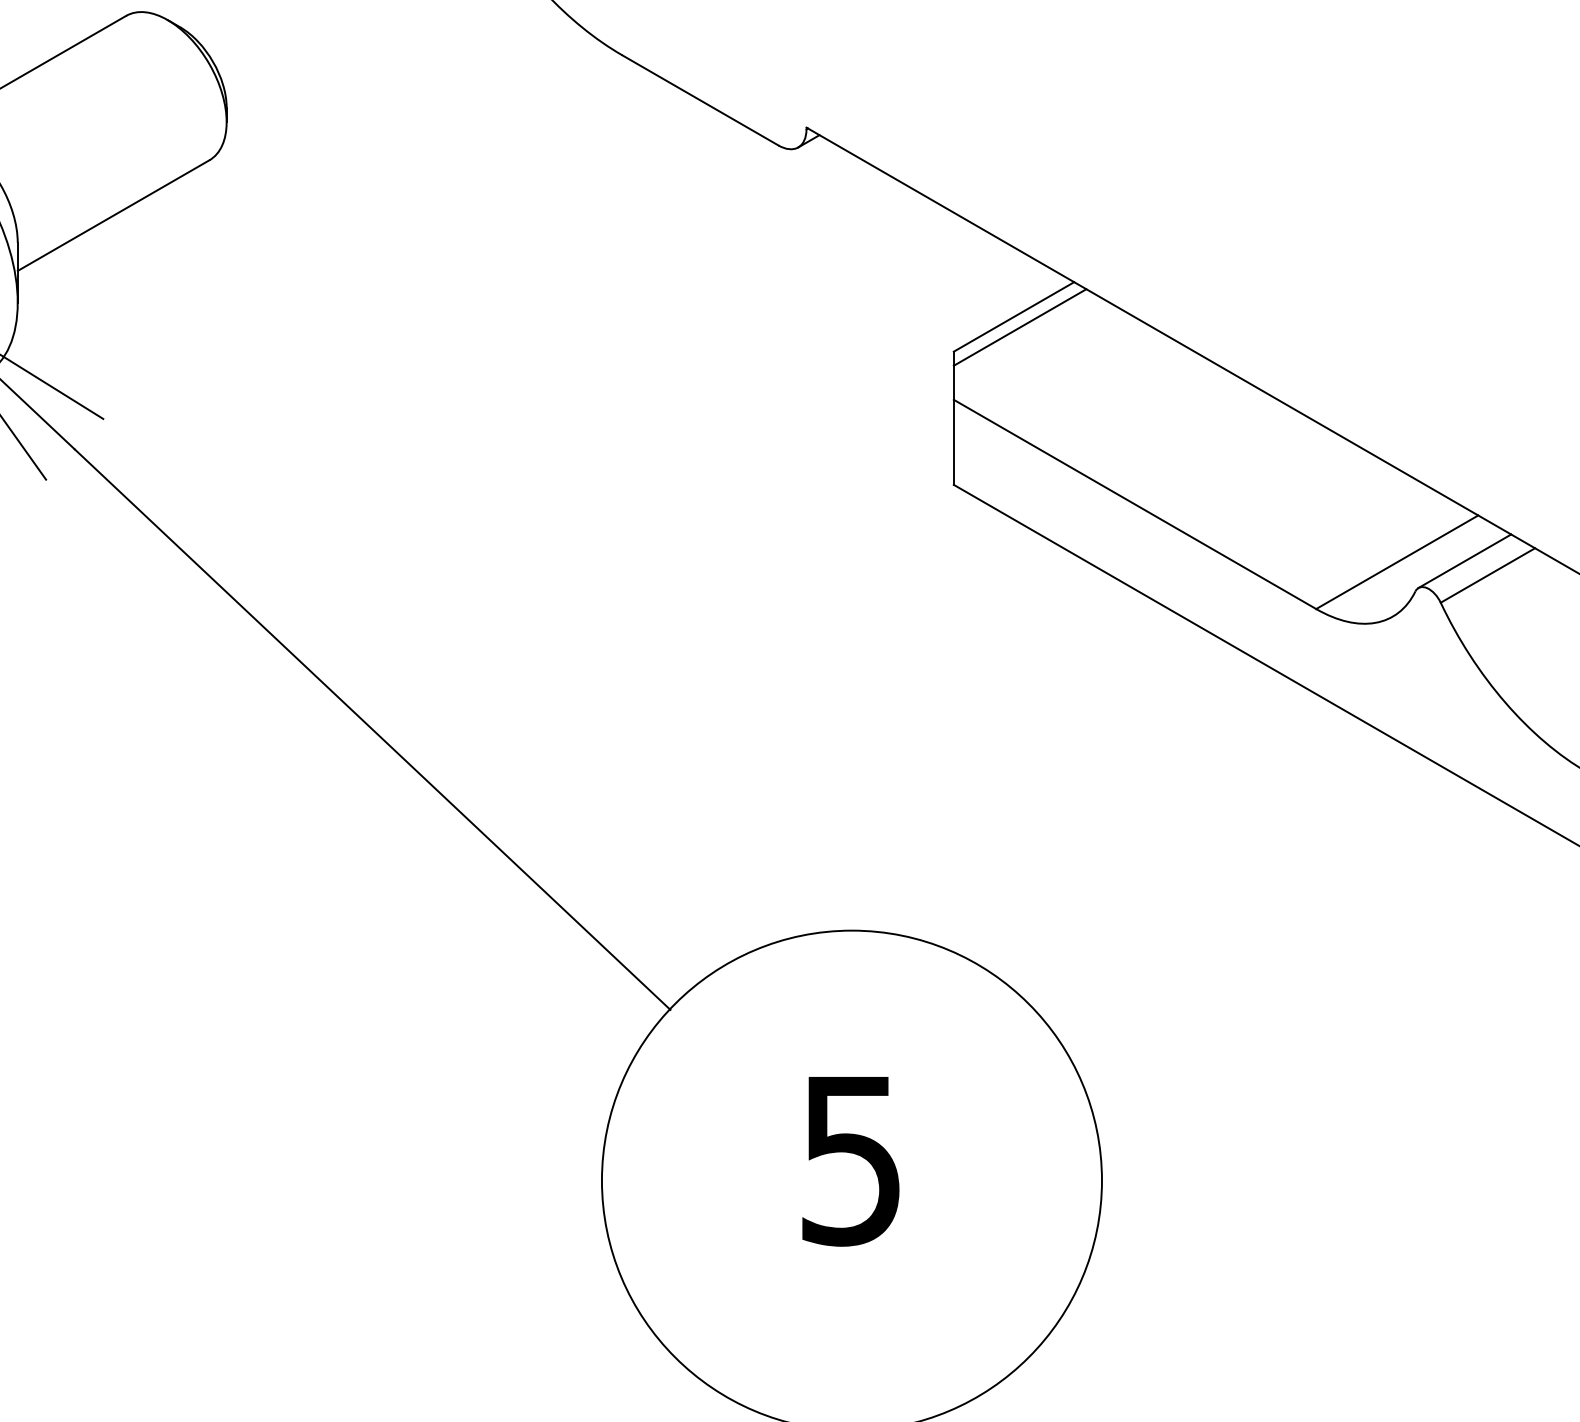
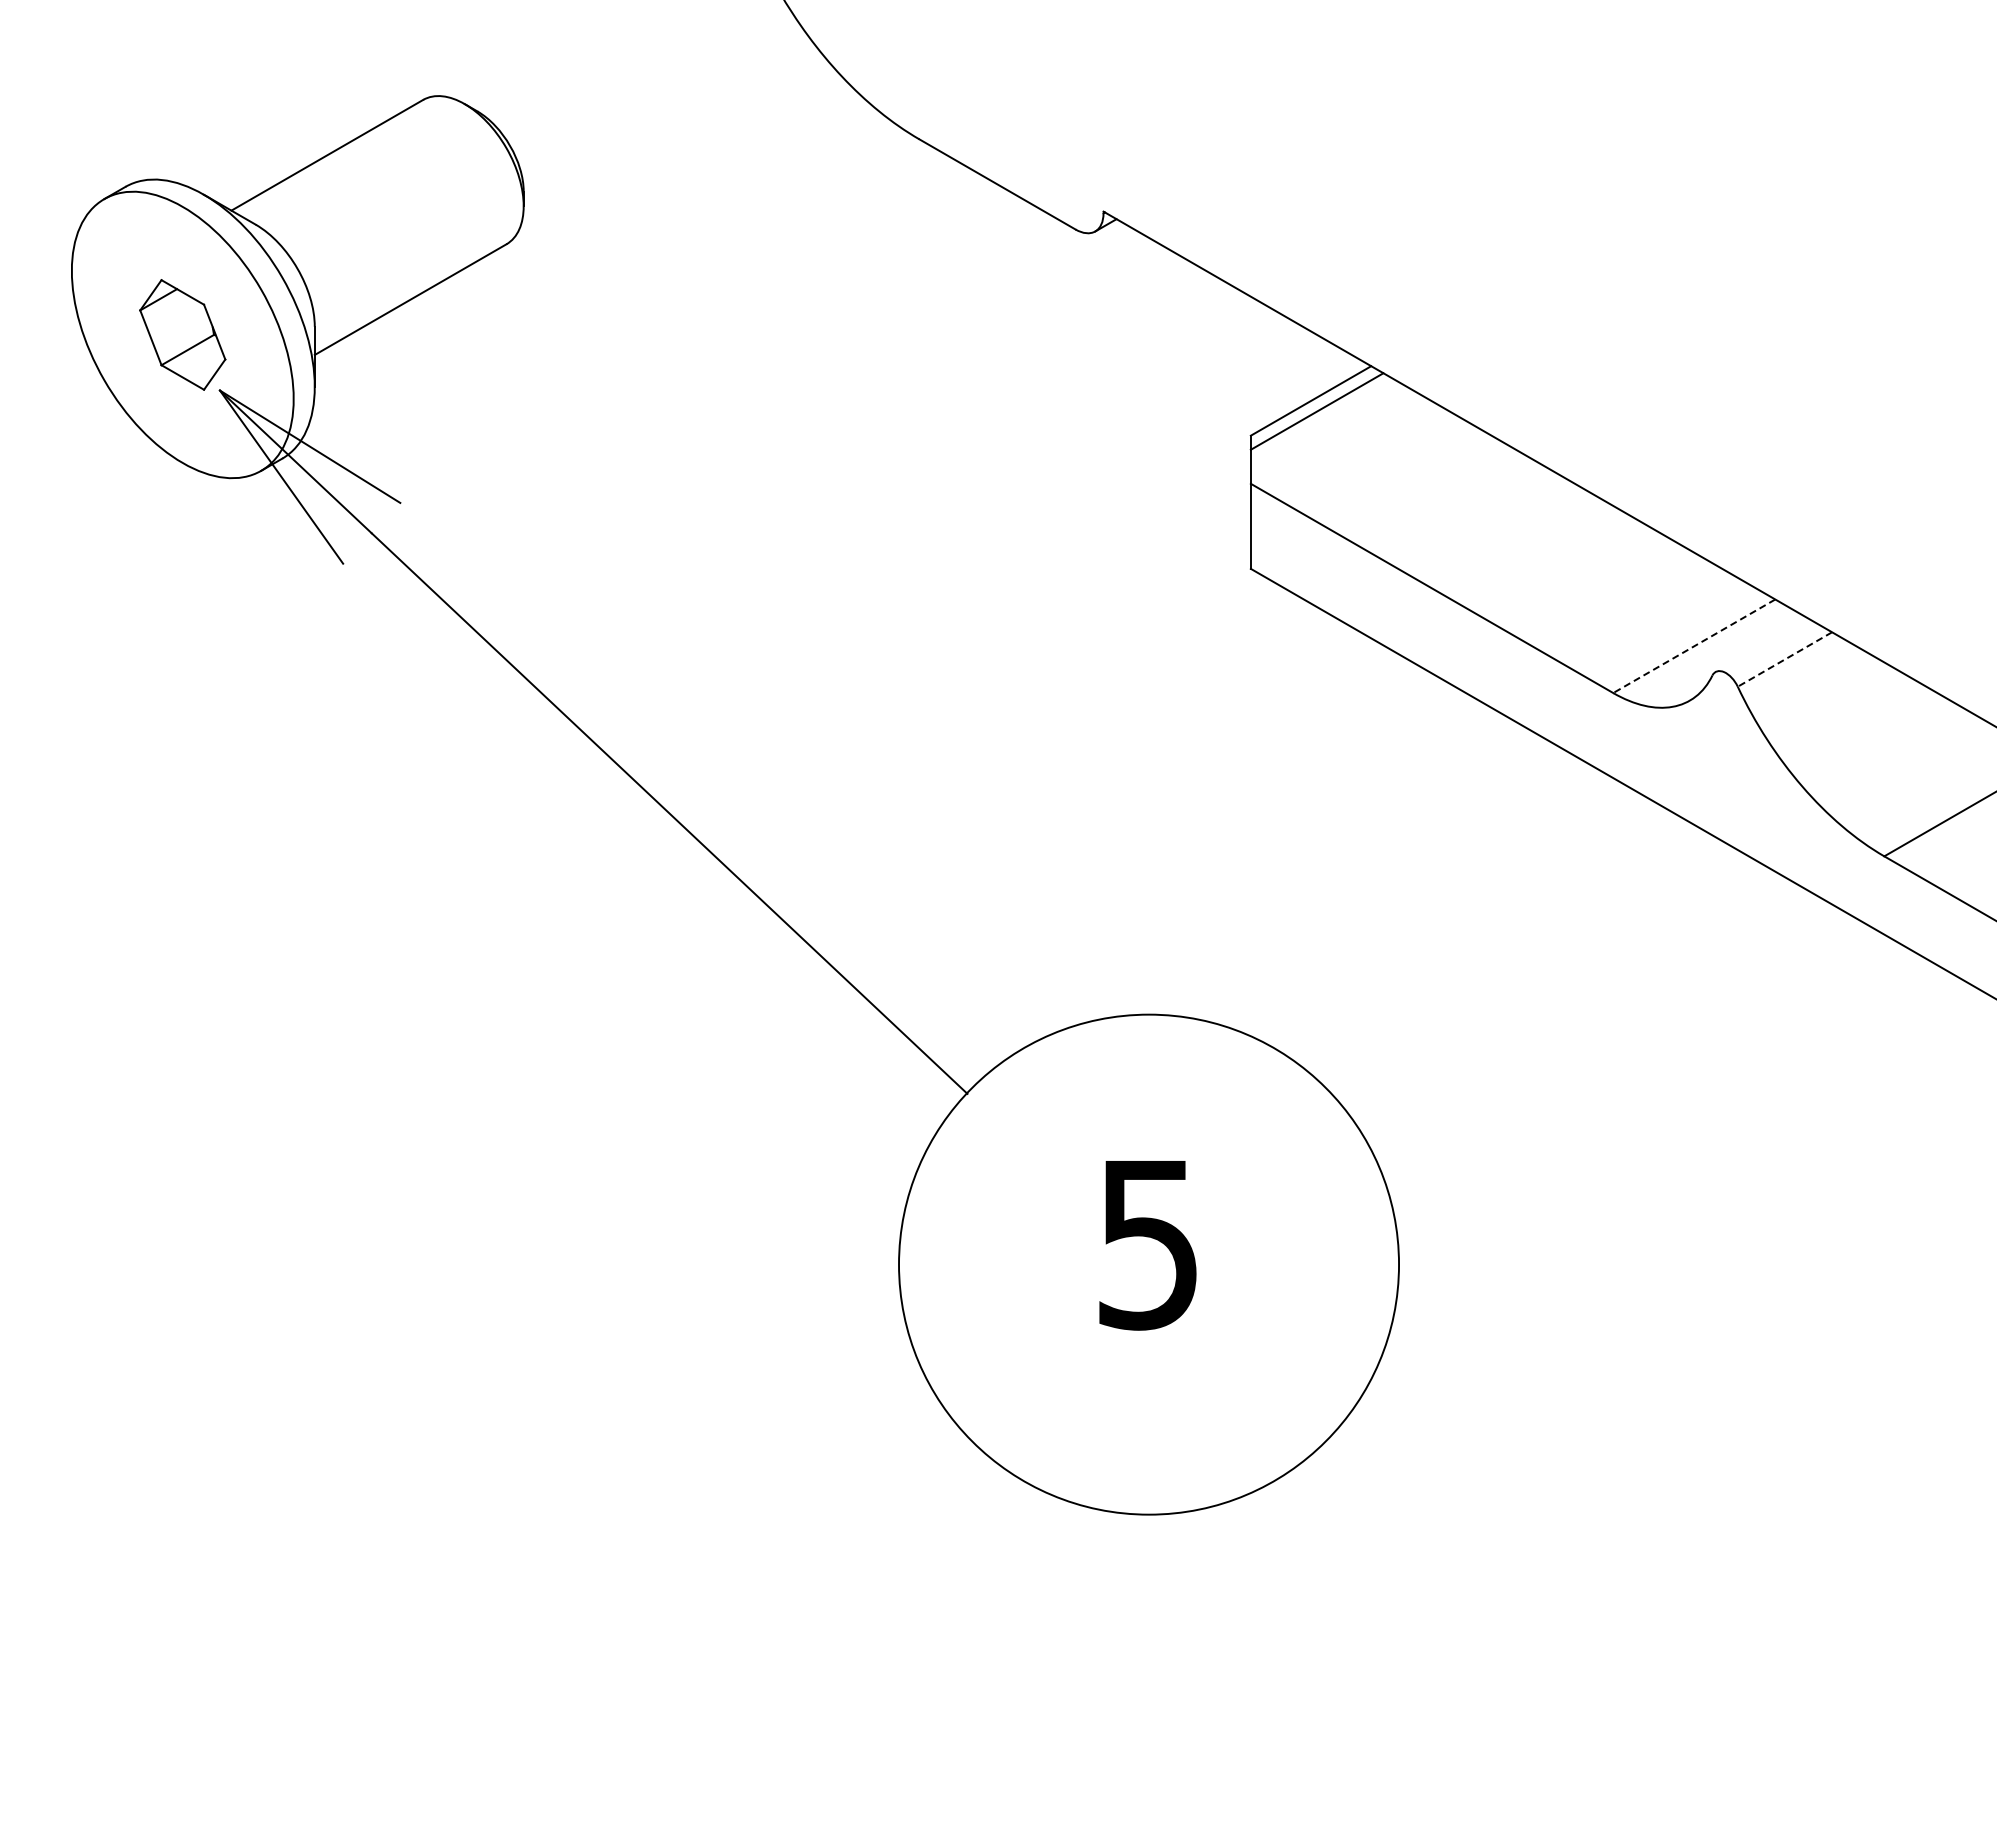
line: (1464, 561) -> (1761, 645), removed
line: (1397, 562) -> (1694, 646), solid -> dashed
line: (1487, 575) -> (1784, 659), solid -> dashed

